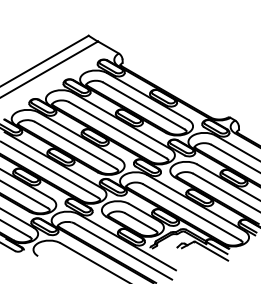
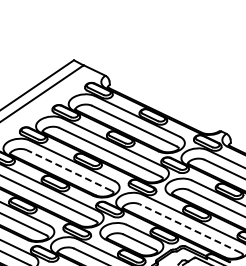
line: (75, 145) -> (69, 170), solid -> dashed
line: (191, 212) -> (189, 228), solid -> dashed

